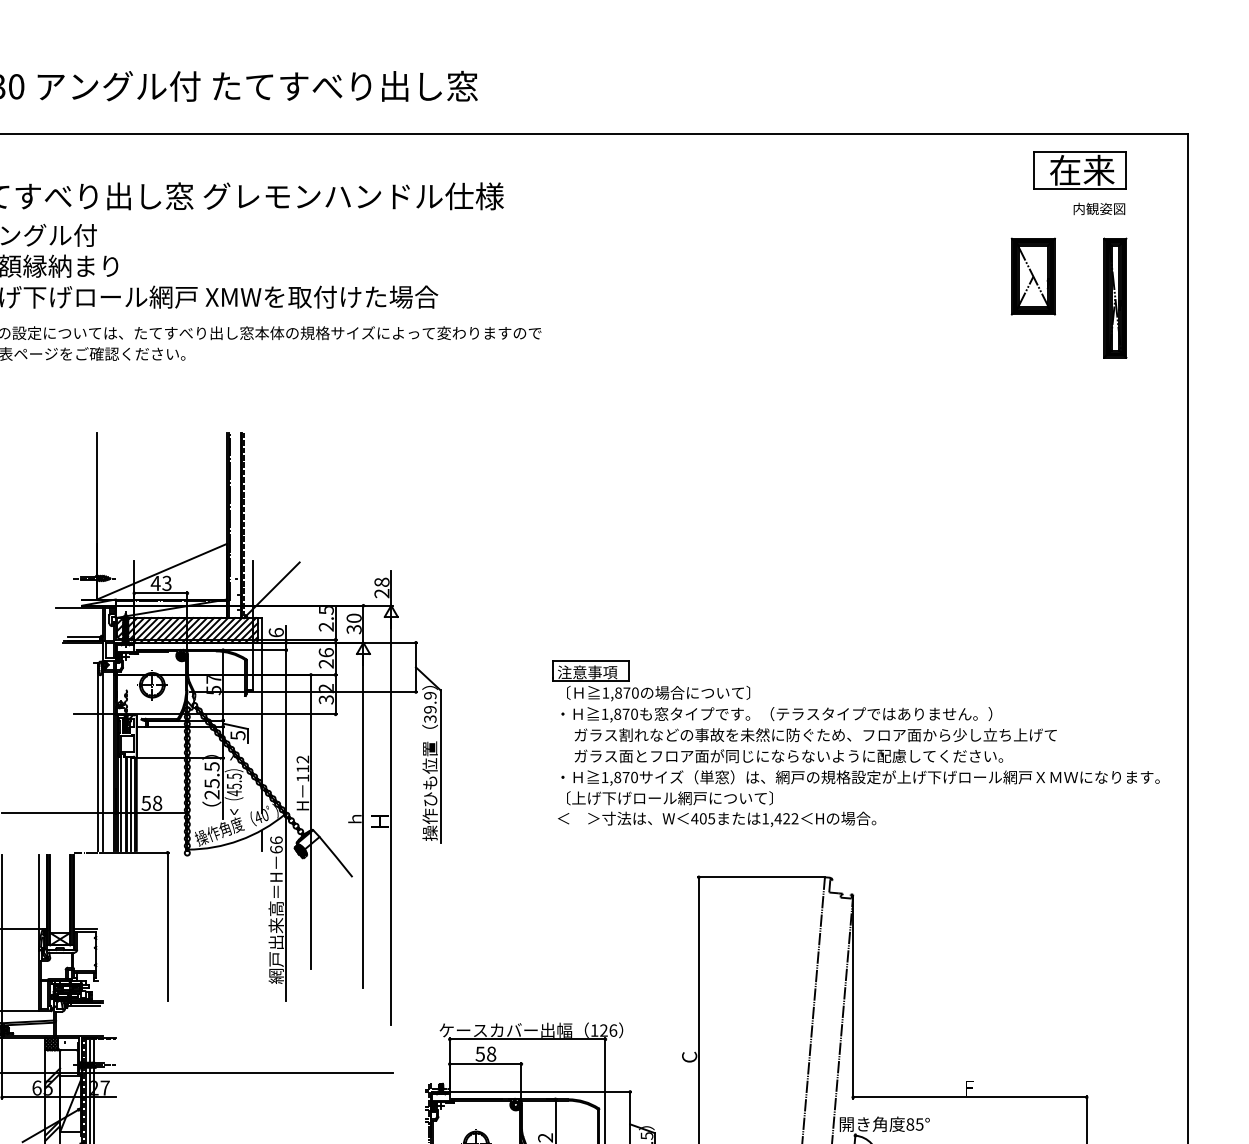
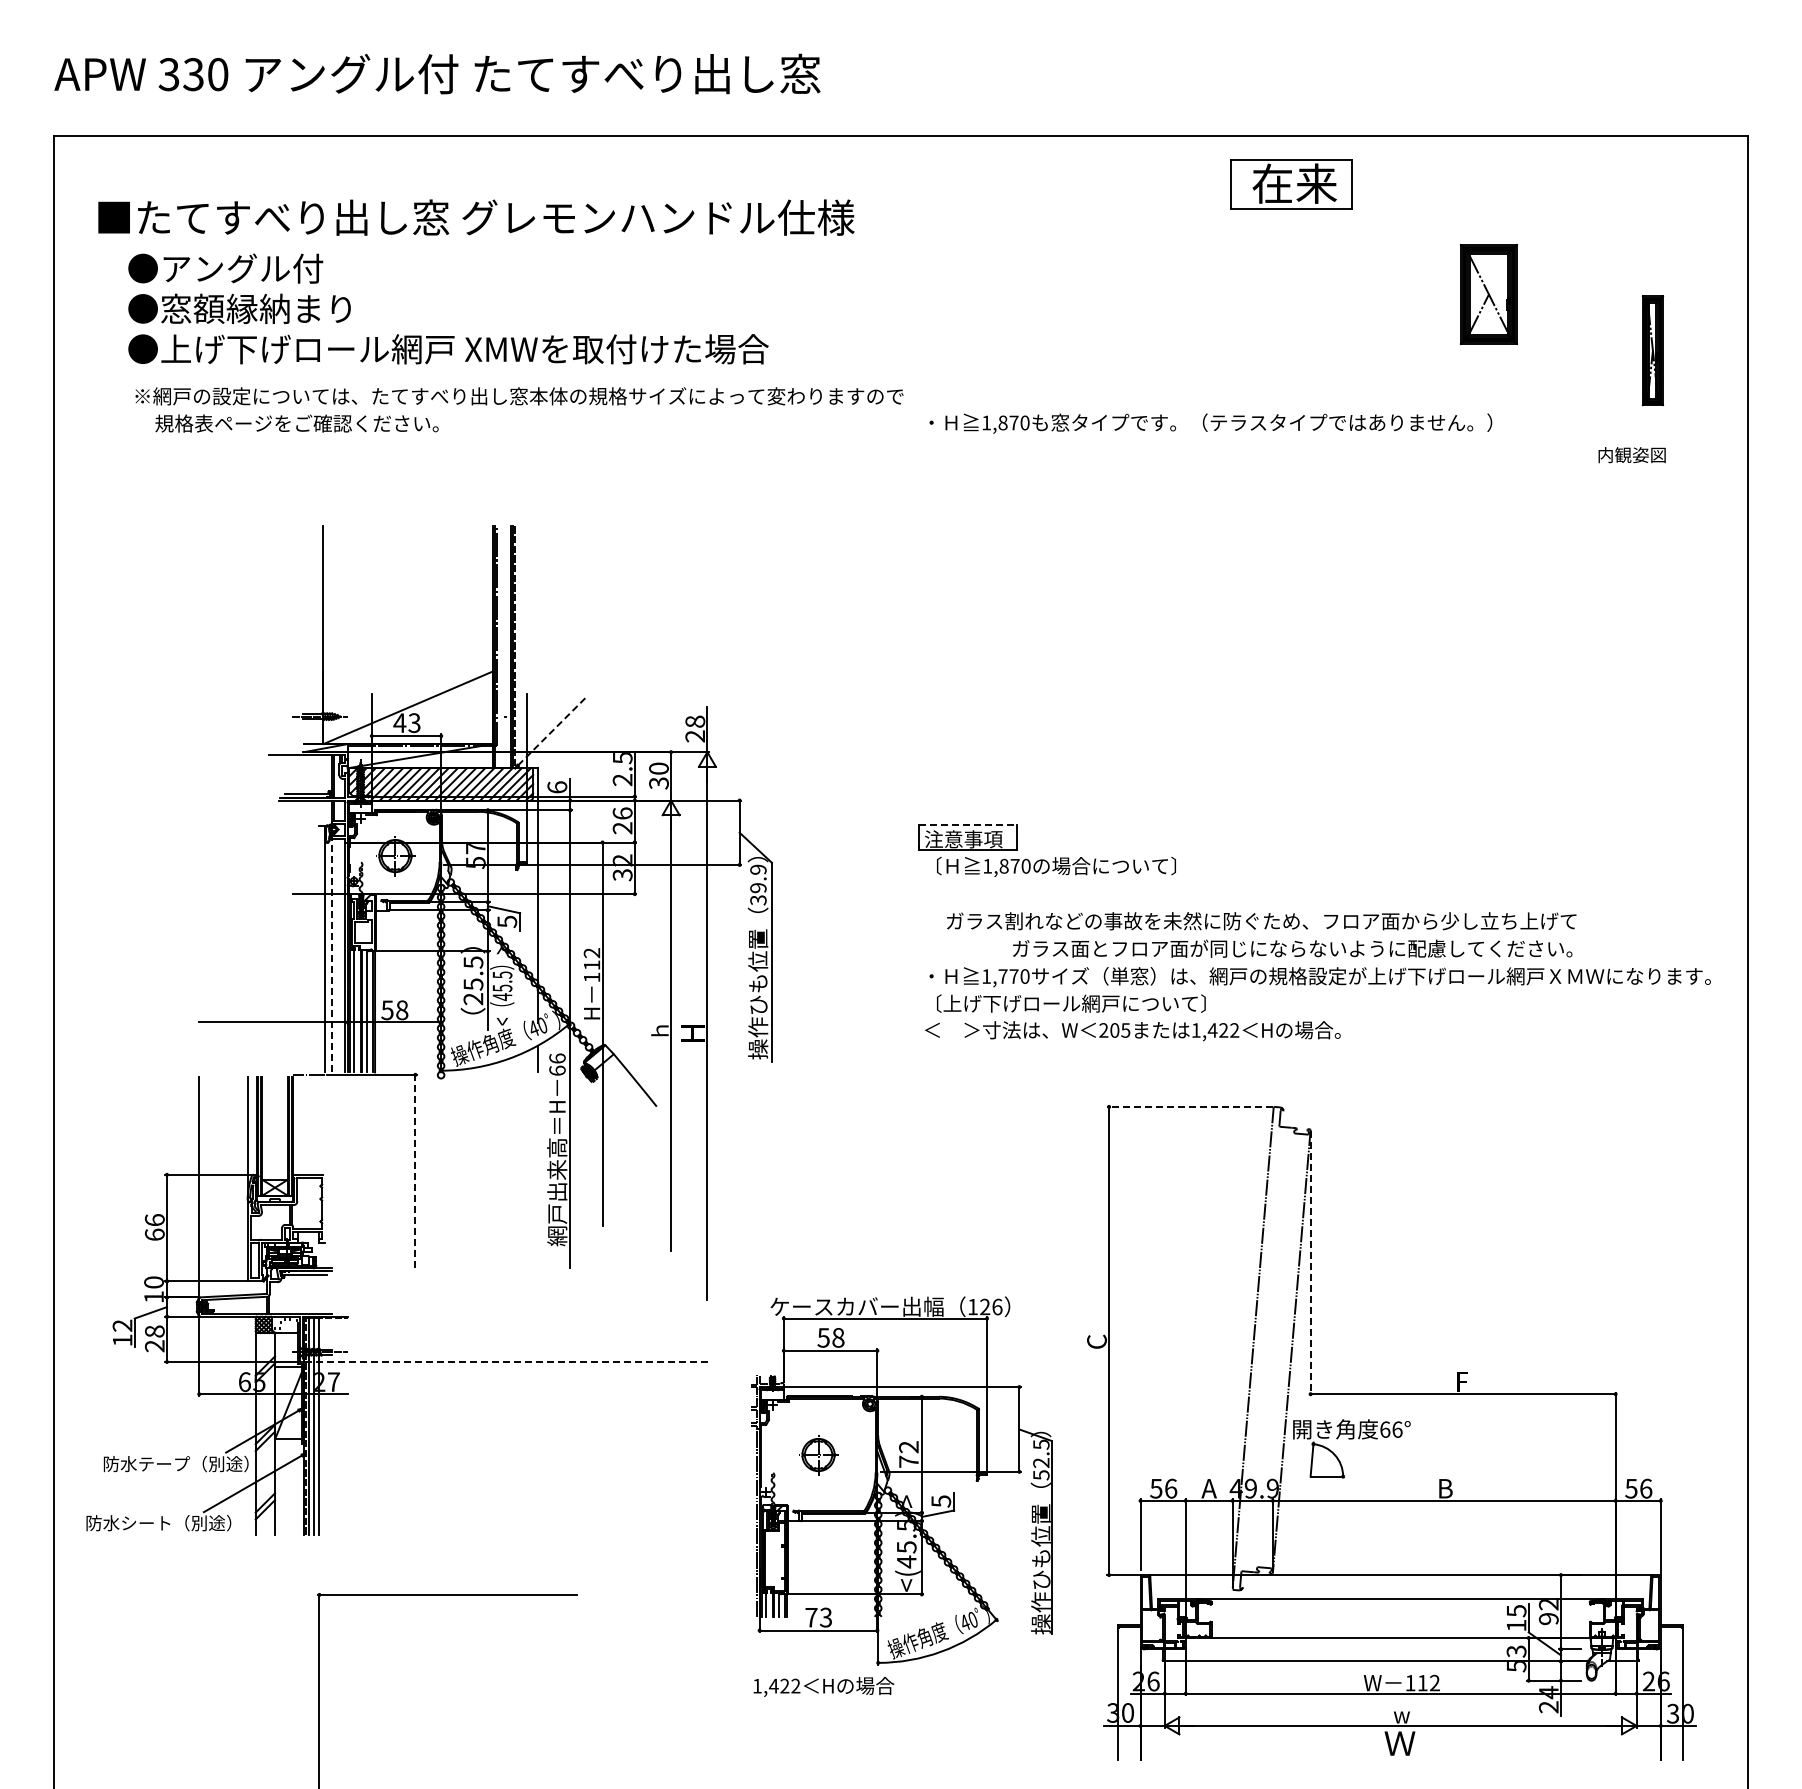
part: (1079, 170) -> (1291, 184), moved
text: (1098, 209) -> (1631, 455), moved
part: (1033, 276) -> (1488, 294), moved
part: (1115, 298) -> (1652, 350), size x0.7
line: (273, 589) -> (553, 730), solid -> dashed
line: (591, 661) -> (968, 824), solid -> dashed
text: (776, 714) -> (1210, 423), moved
text: (788, 756) -> (1292, 948), moved
line: (103, 761) -> (331, 955), solid -> dashed
text: (617, 777) -> (1002, 976), 1,870 -> 1,770
text: (694, 818) -> (1103, 1030), 405 -> 205
line: (761, 877) -> (1190, 1106), solid -> dashed
line: (167, 926) -> (415, 1171), solid -> dashed
line: (853, 998) -> (1310, 1264), solid -> dashed
line: (238, 1072) -> (507, 1361), solid -> dashed
text: (915, 1124) -> (1391, 1429), 85° -> 66°

